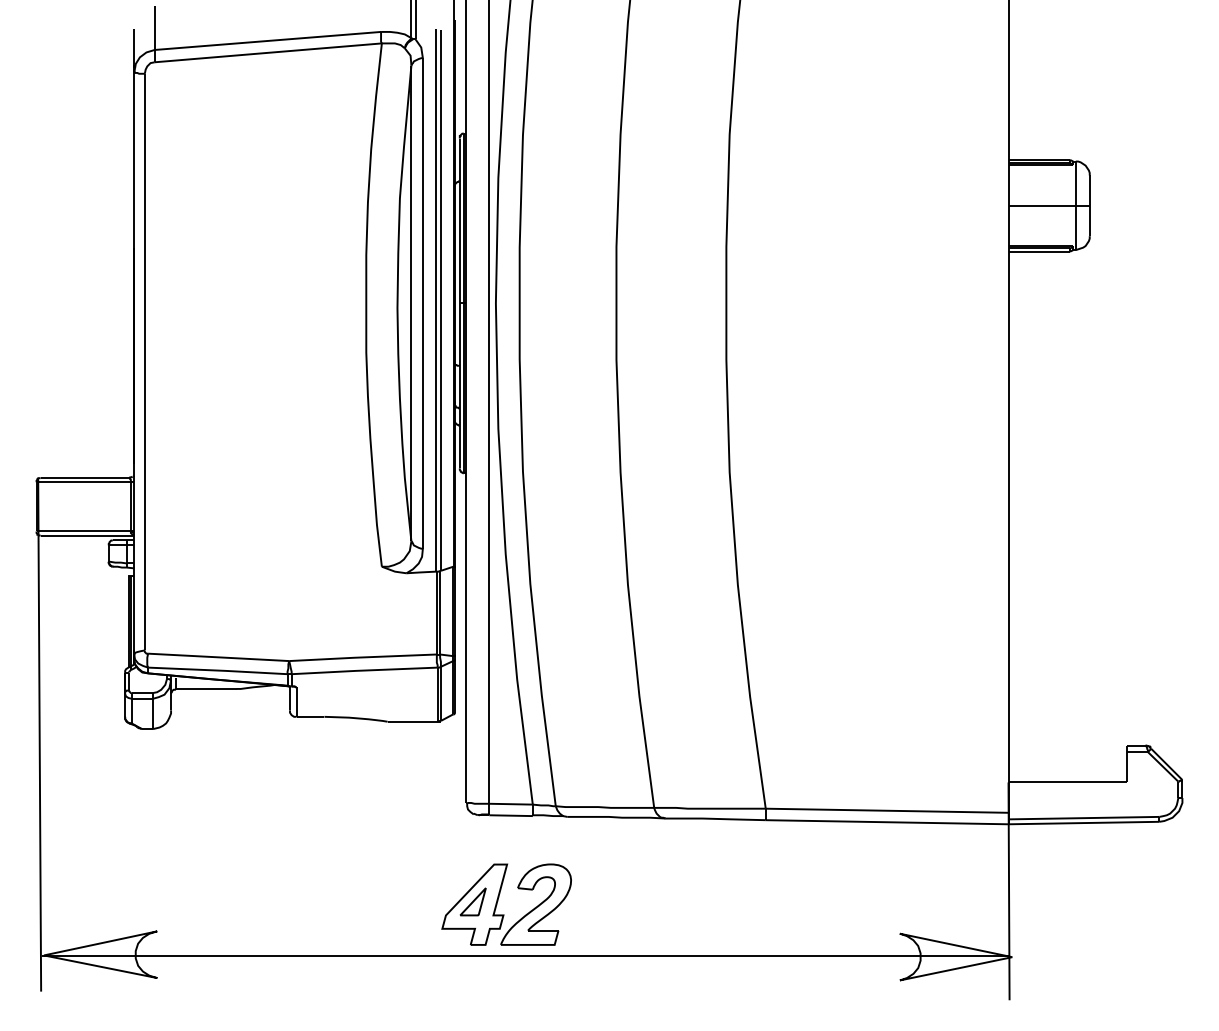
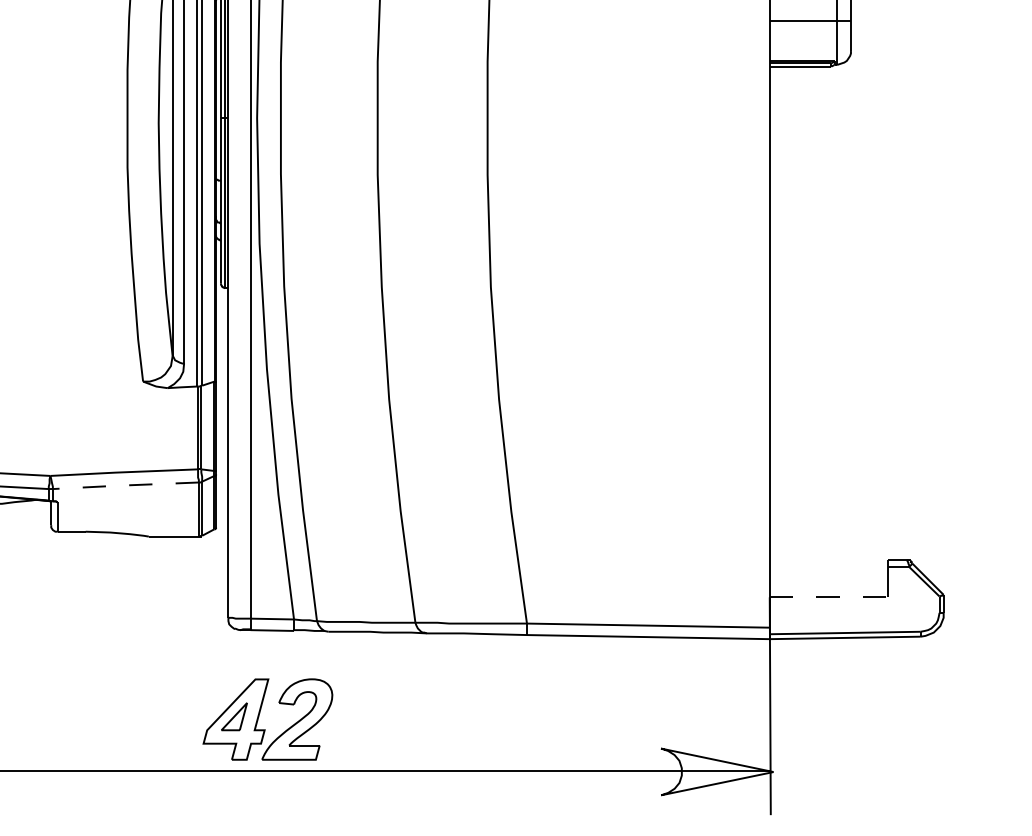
line: (363, 670) -> (124, 485), solid -> dashed
line: (1068, 782) -> (829, 597), solid -> dashed

